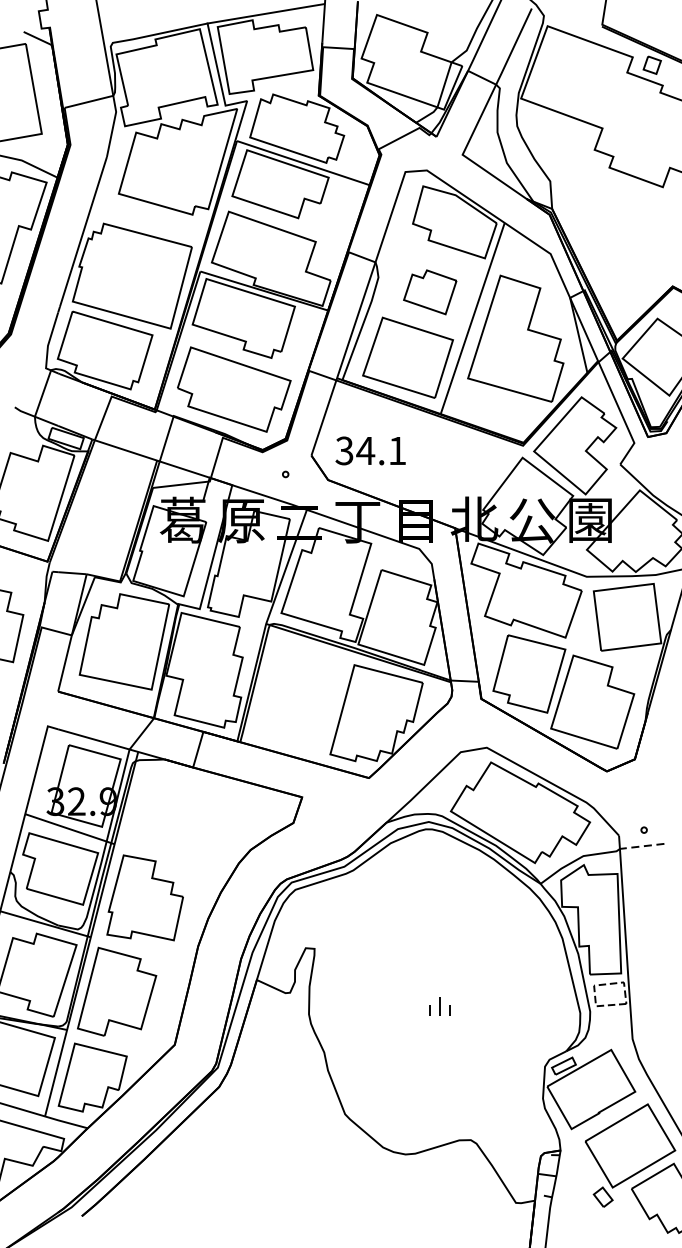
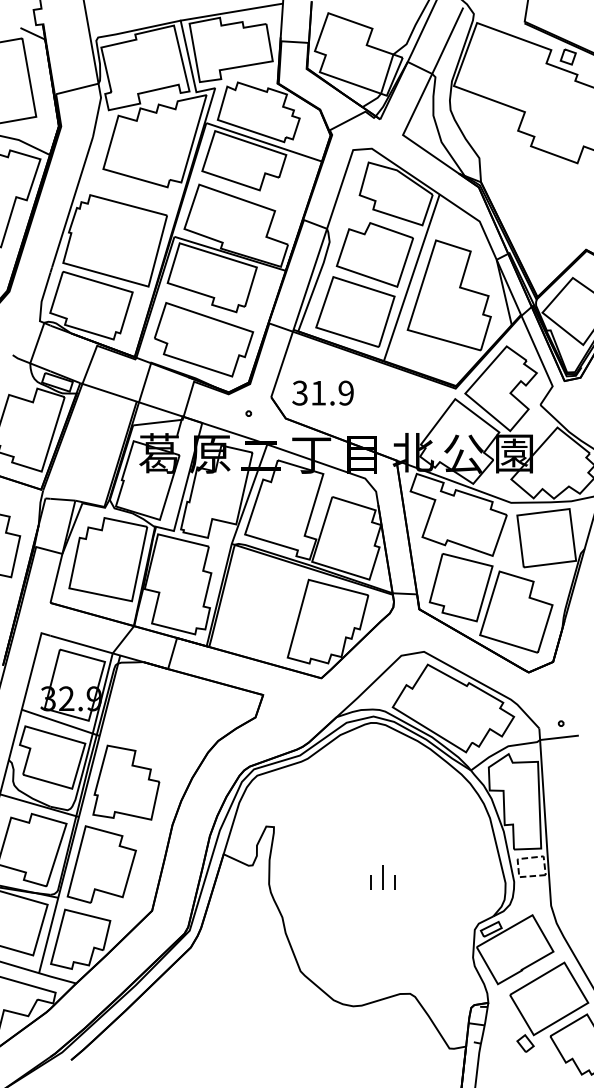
part: (429, 291) -> (374, 254), size x1.67
text: (380, 450) -> (331, 392), 34.1 -> 31.9
line: (642, 846) -> (559, 737), dashed -> solid
part: (439, 1006) -> (382, 877), size x1.43

